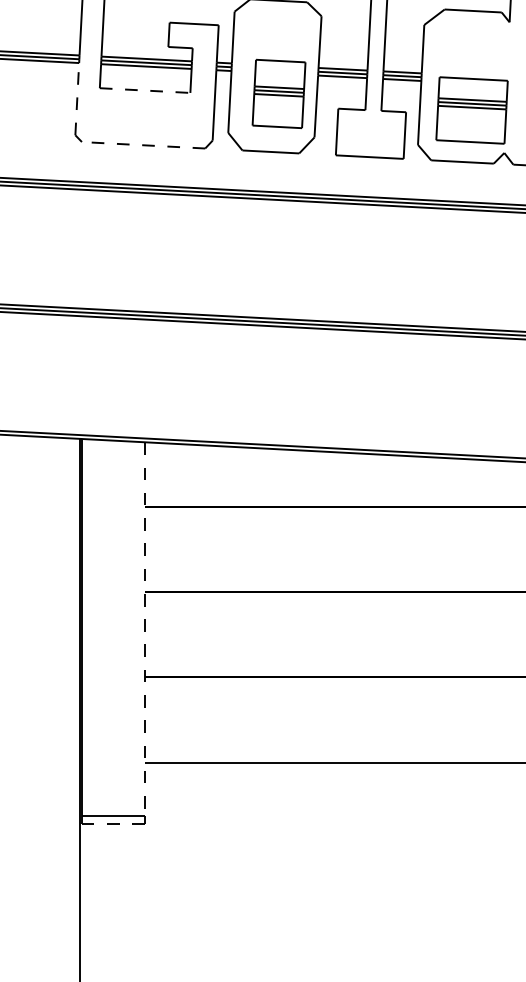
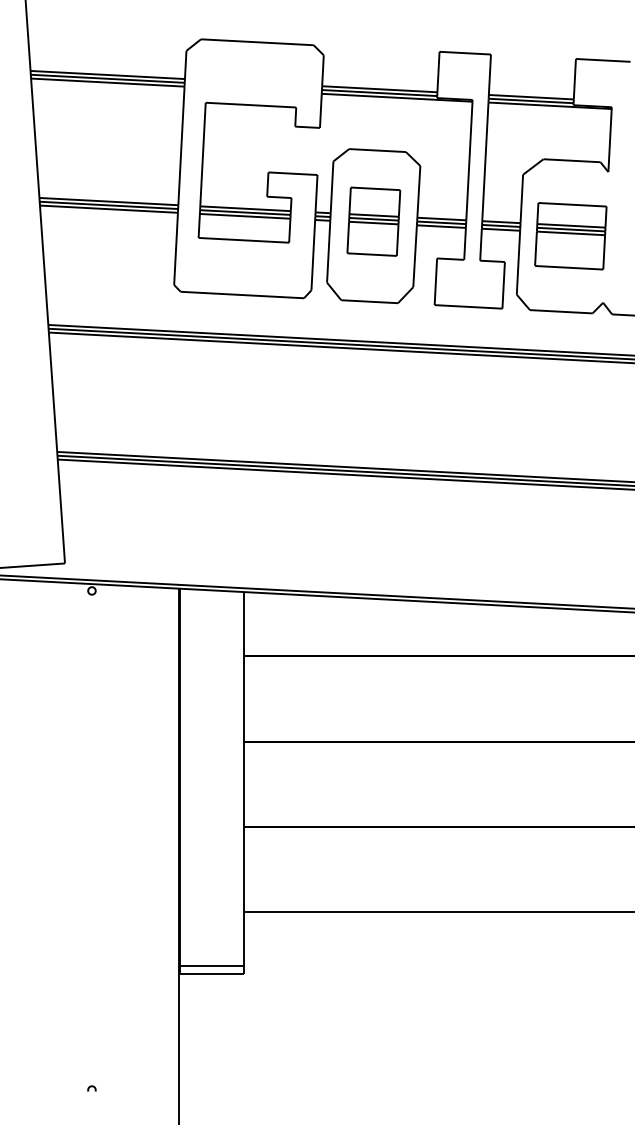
line: (145, 90) -> (244, 240), dashed -> solid
part: (278, 93) -> (373, 221), moved
line: (77, 98) -> (176, 248), dashed -> solid
part: (471, 110) -> (570, 236), moved
line: (143, 145) -> (242, 295), dashed -> solid
line: (144, 628) -> (243, 778), dashed -> solid
line: (112, 823) -> (211, 973), dashed -> solid

